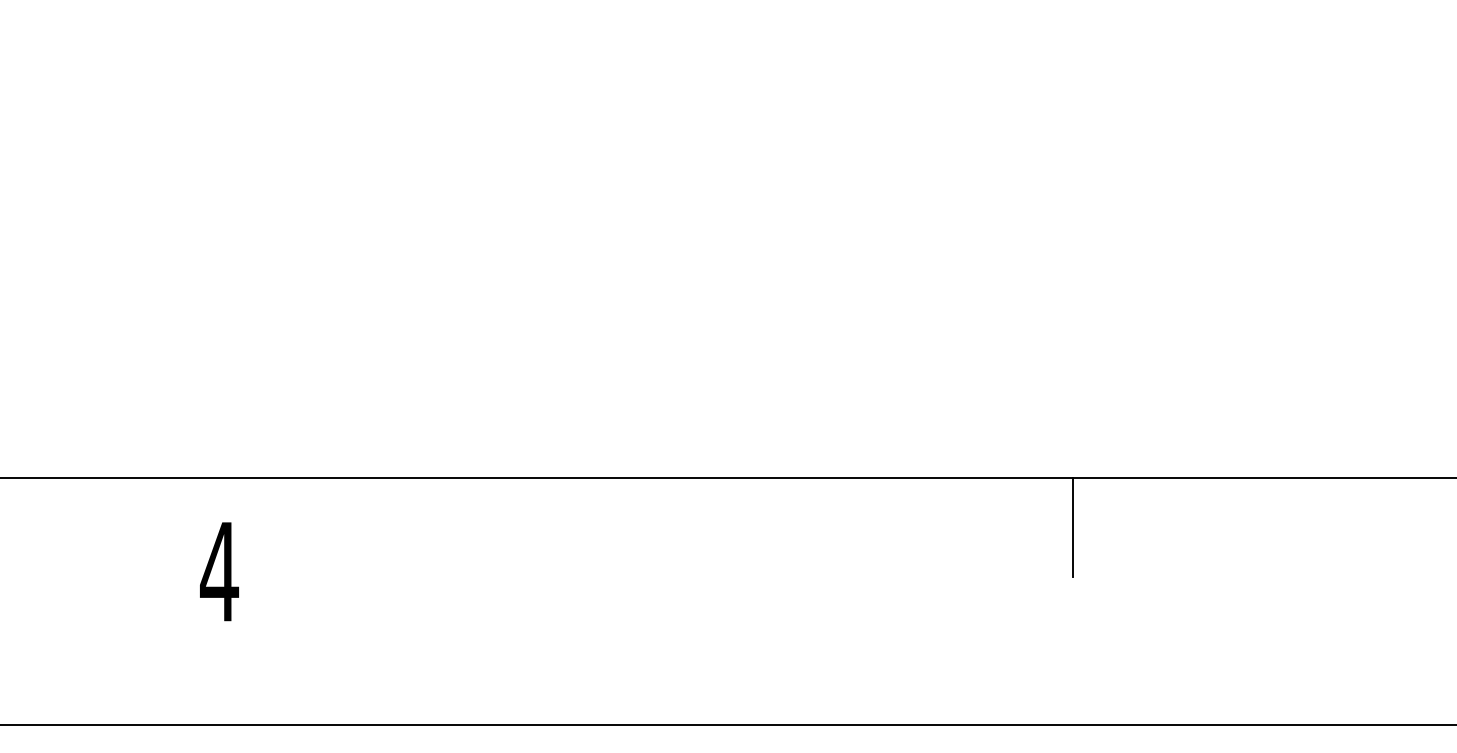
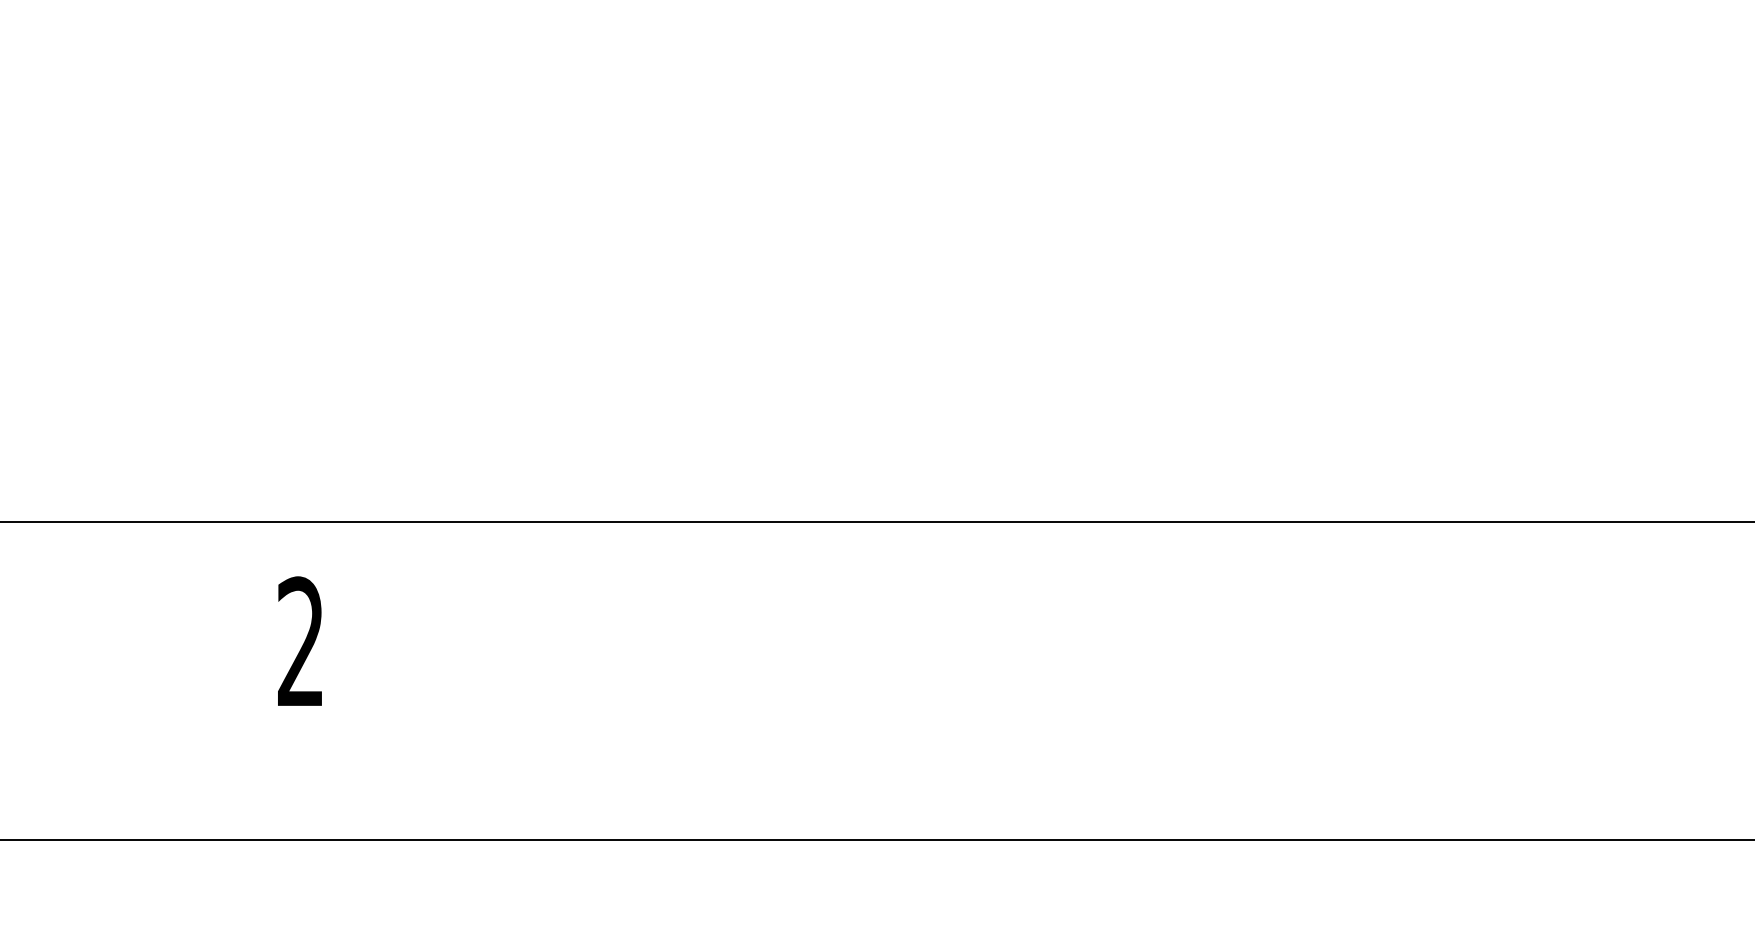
line: (1073, 527) -> (1401, 585), removed
text: (219, 570) -> (300, 640), 4 -> 2

